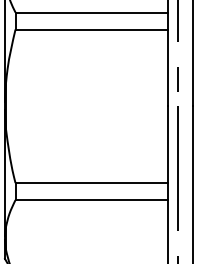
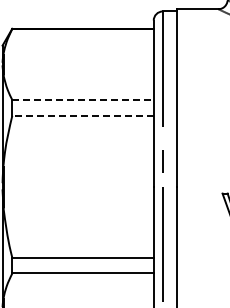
line: (92, 13) -> (83, 100), solid -> dashed
line: (92, 29) -> (83, 115), solid -> dashed

